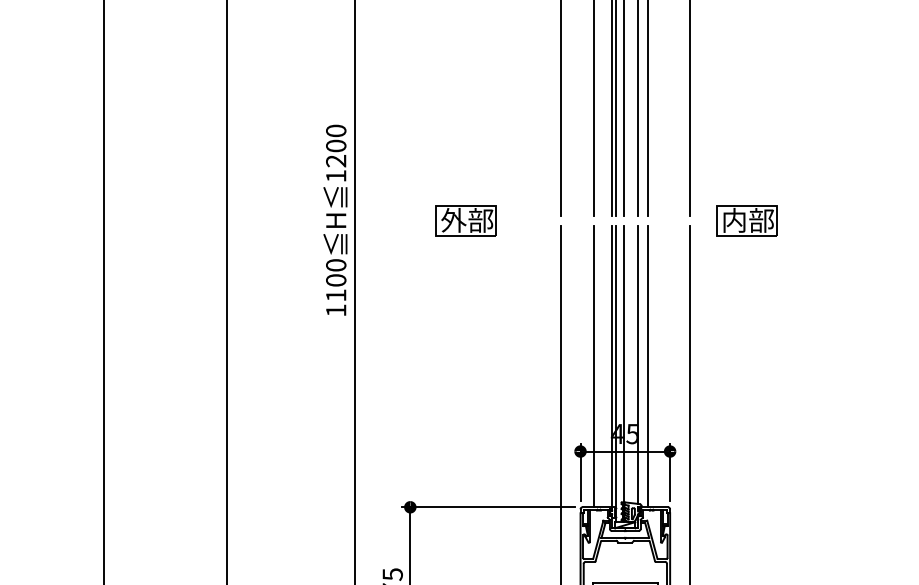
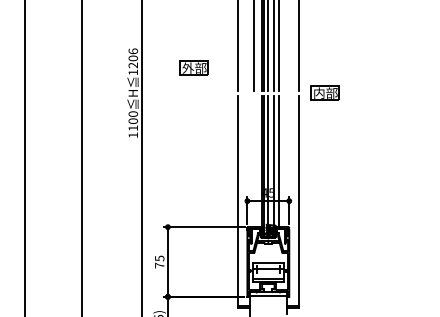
text: (334, 131) -> (132, 51), 1200 -> 1206
part: (465, 218) -> (193, 67), moved
line: (593, 366) -> (253, 161), removed

